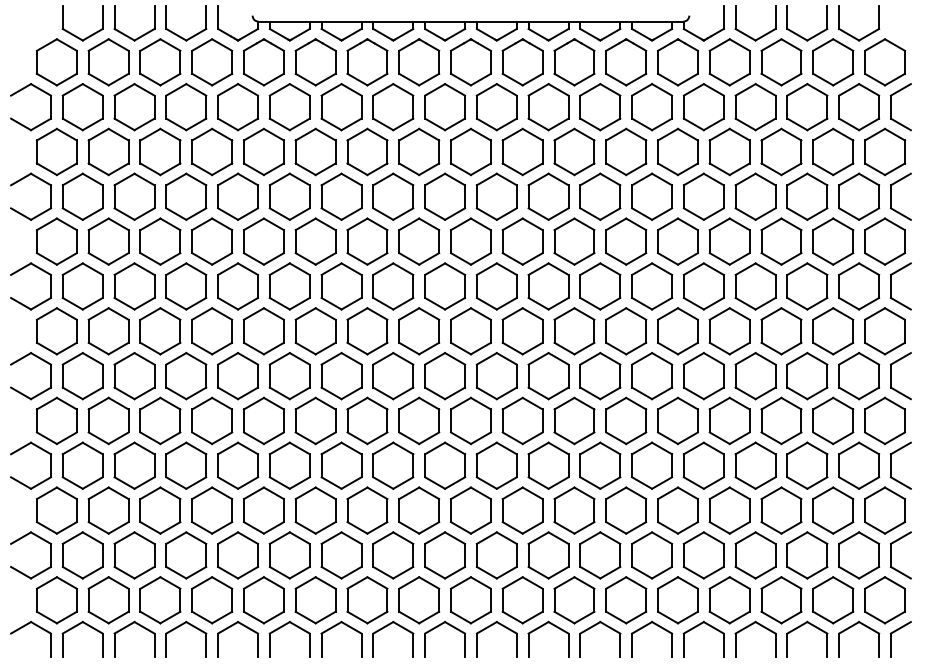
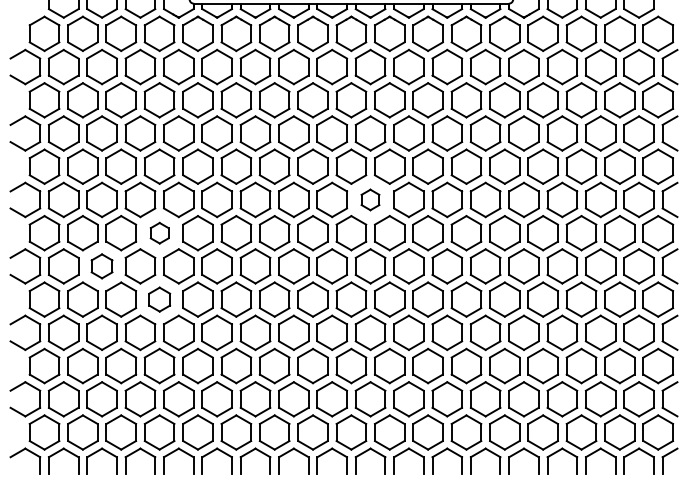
part: (496, 286) -> (370, 199), size x0.6
part: (212, 331) -> (159, 233), size x0.6
part: (134, 375) -> (102, 265), size x0.7
part: (212, 420) -> (159, 299), size x0.7

